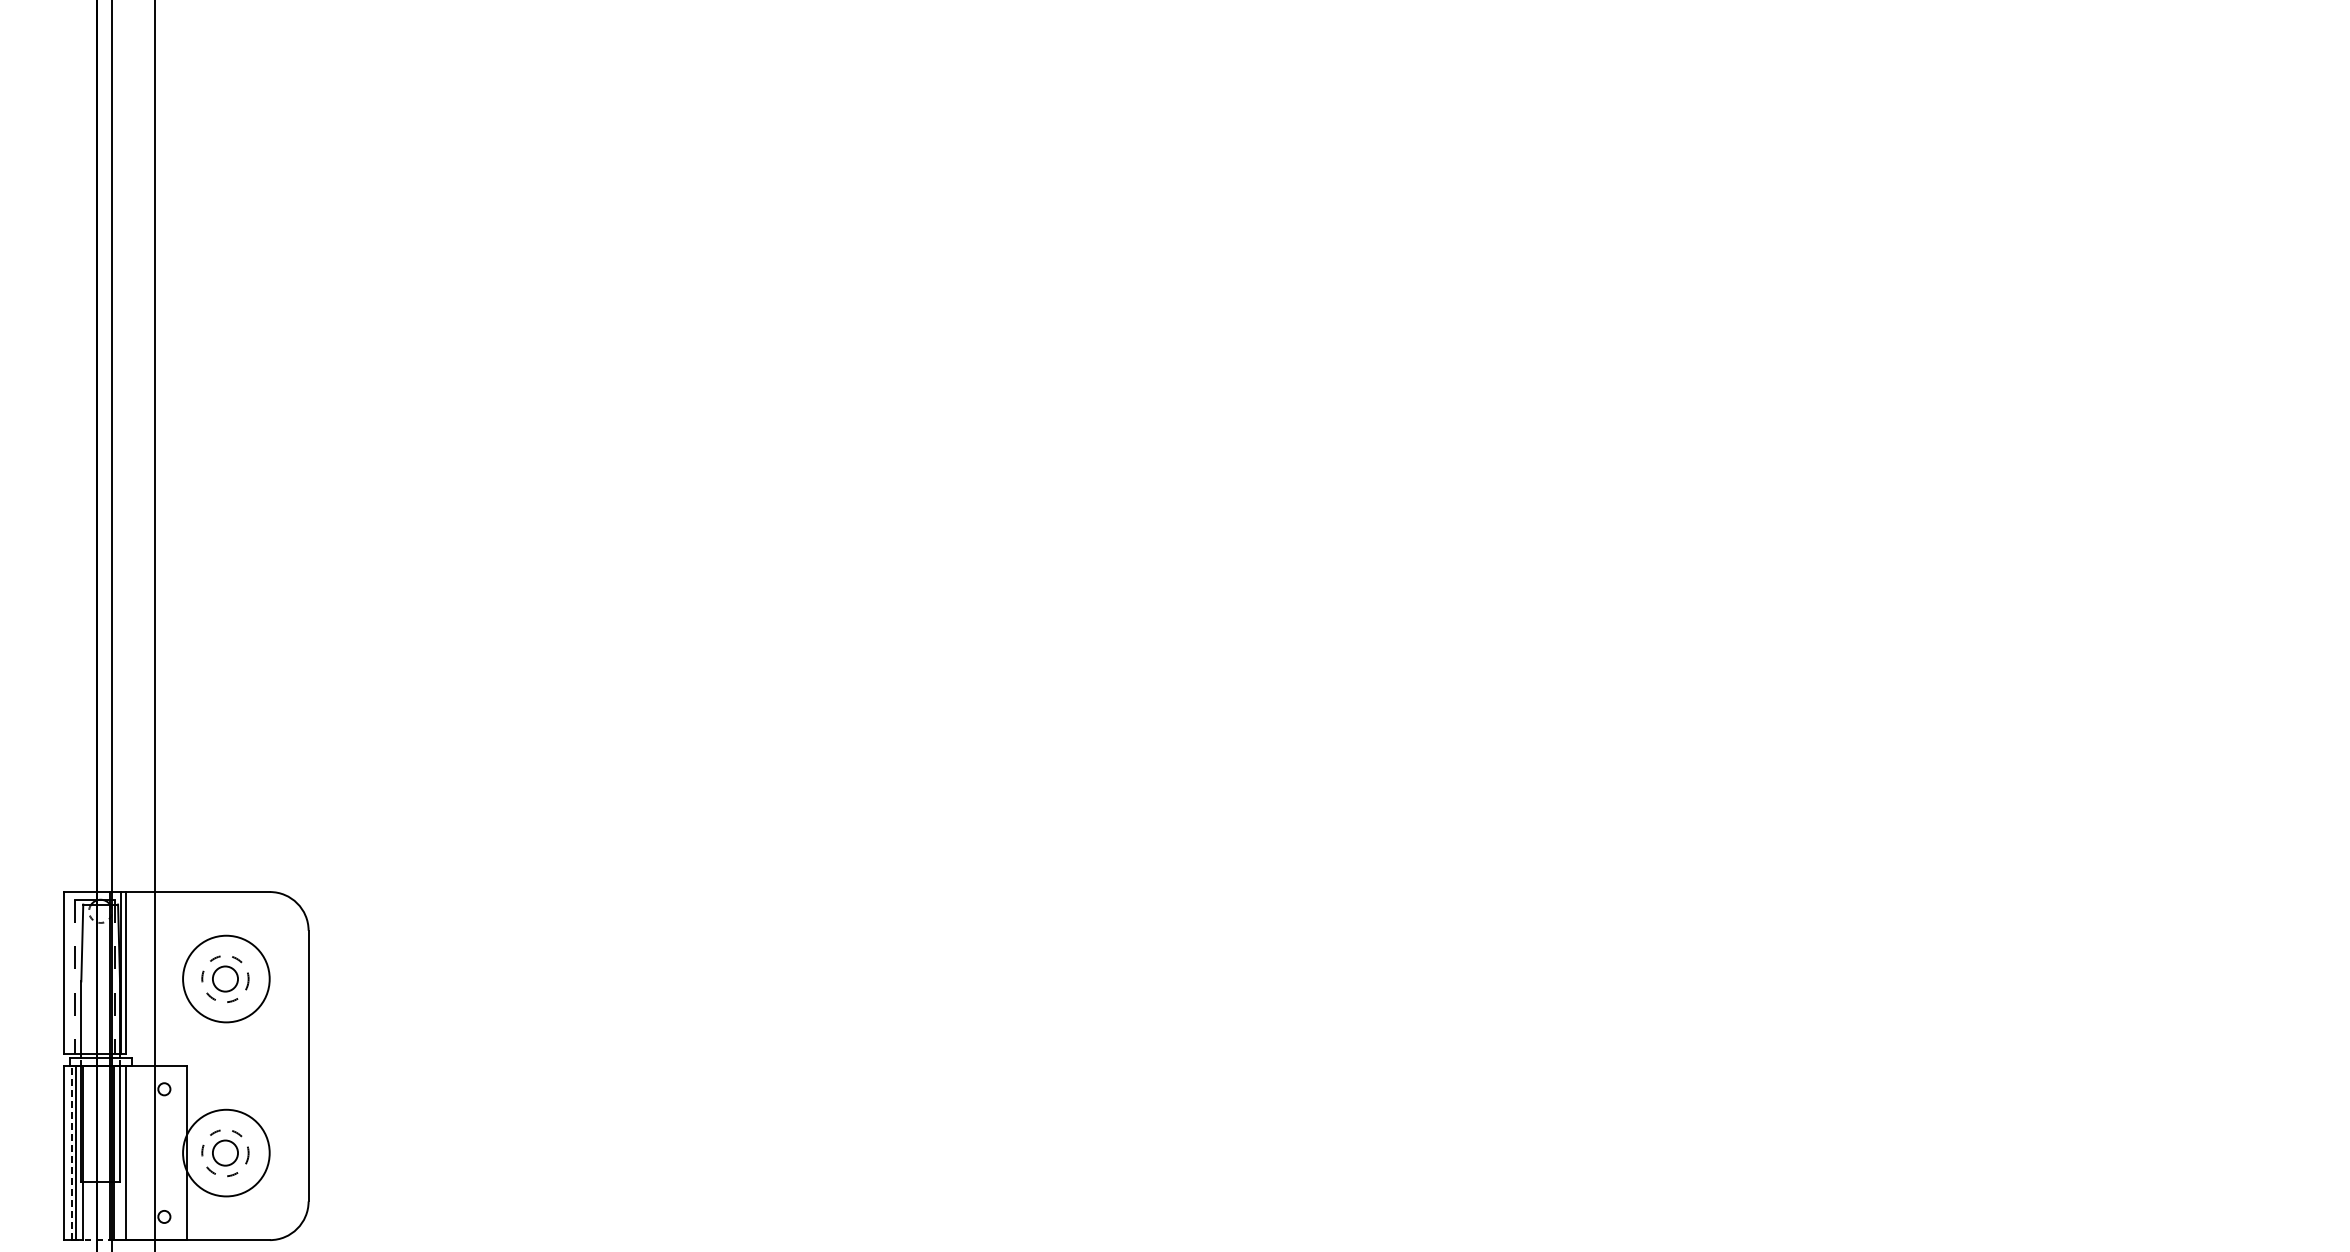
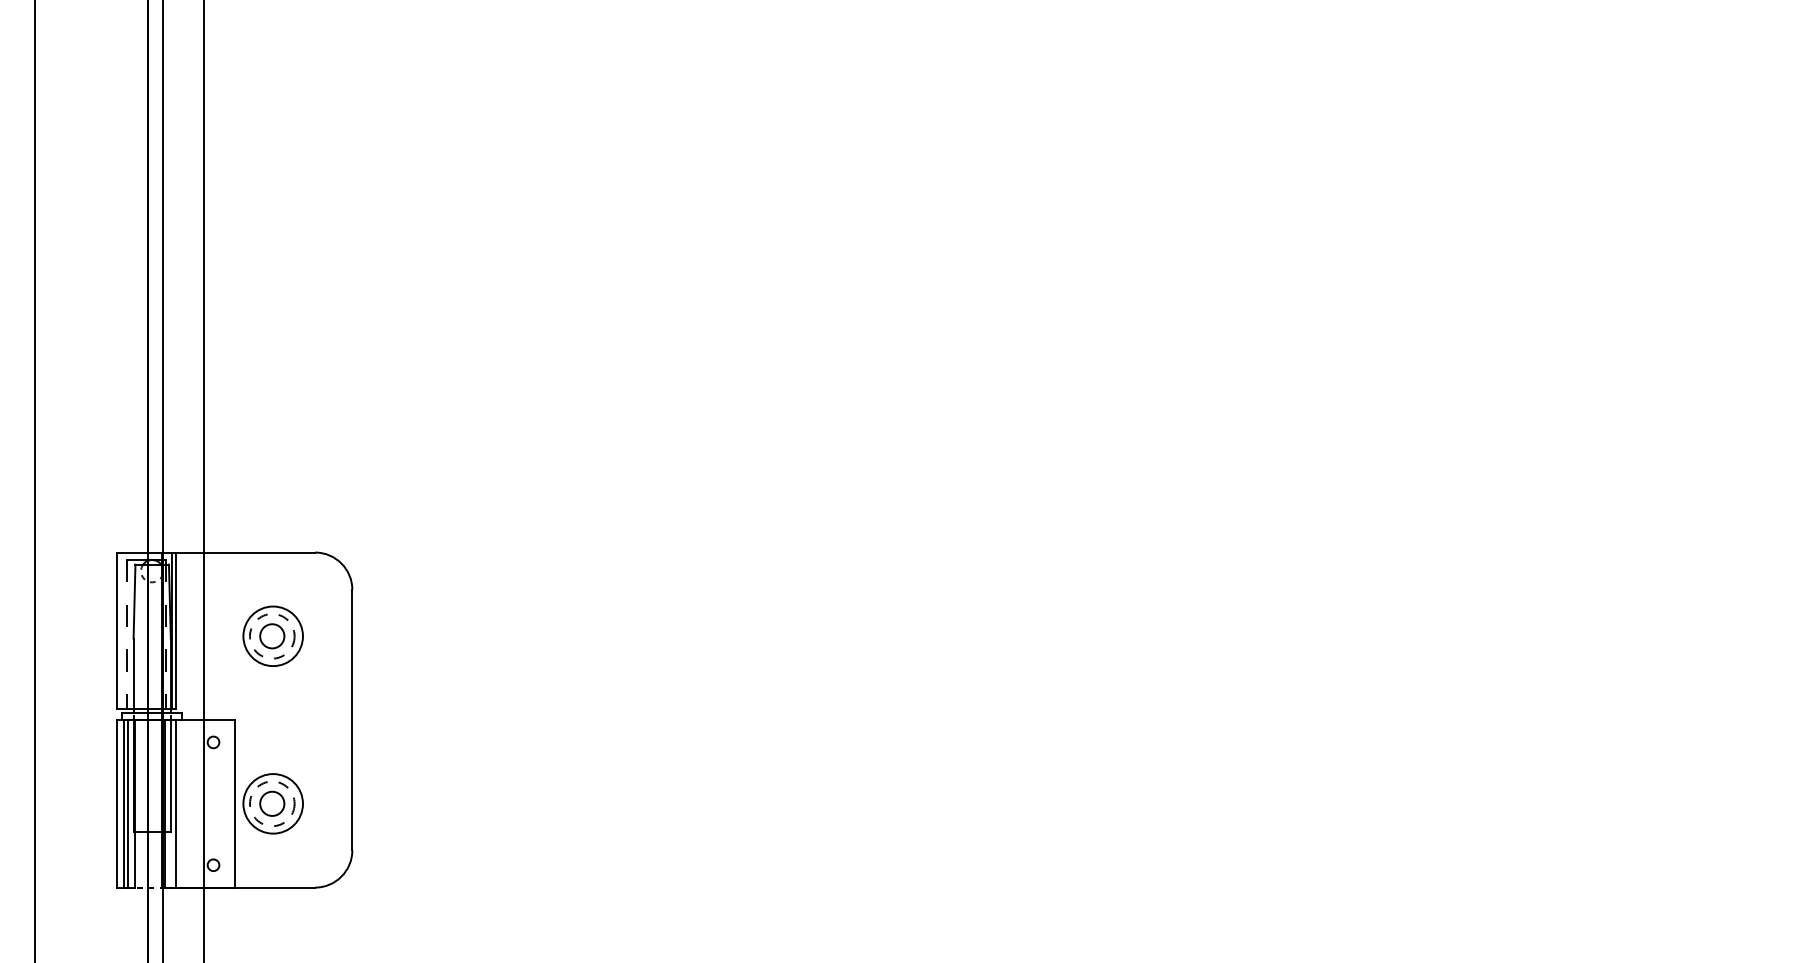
circle: (226, 979) -> (273, 636), size x0.71
line: (71, 1152) -> (124, 803), dashed -> solid
circle: (226, 1153) -> (273, 804), size x0.71

